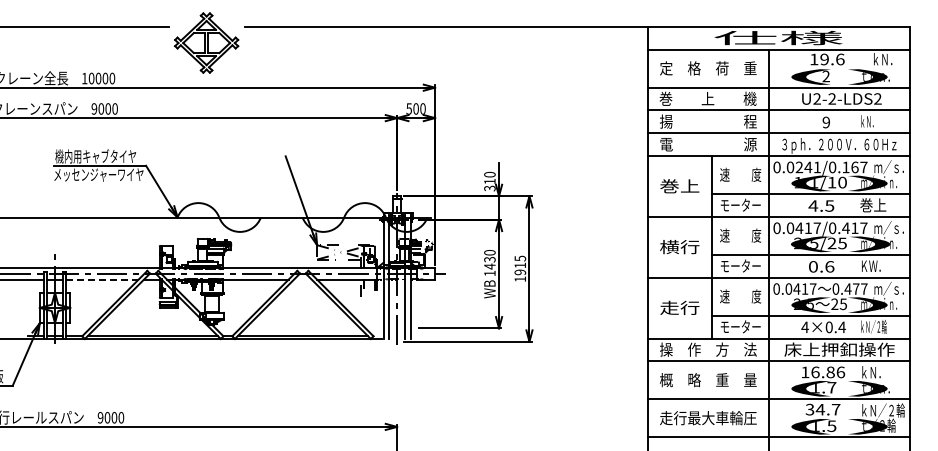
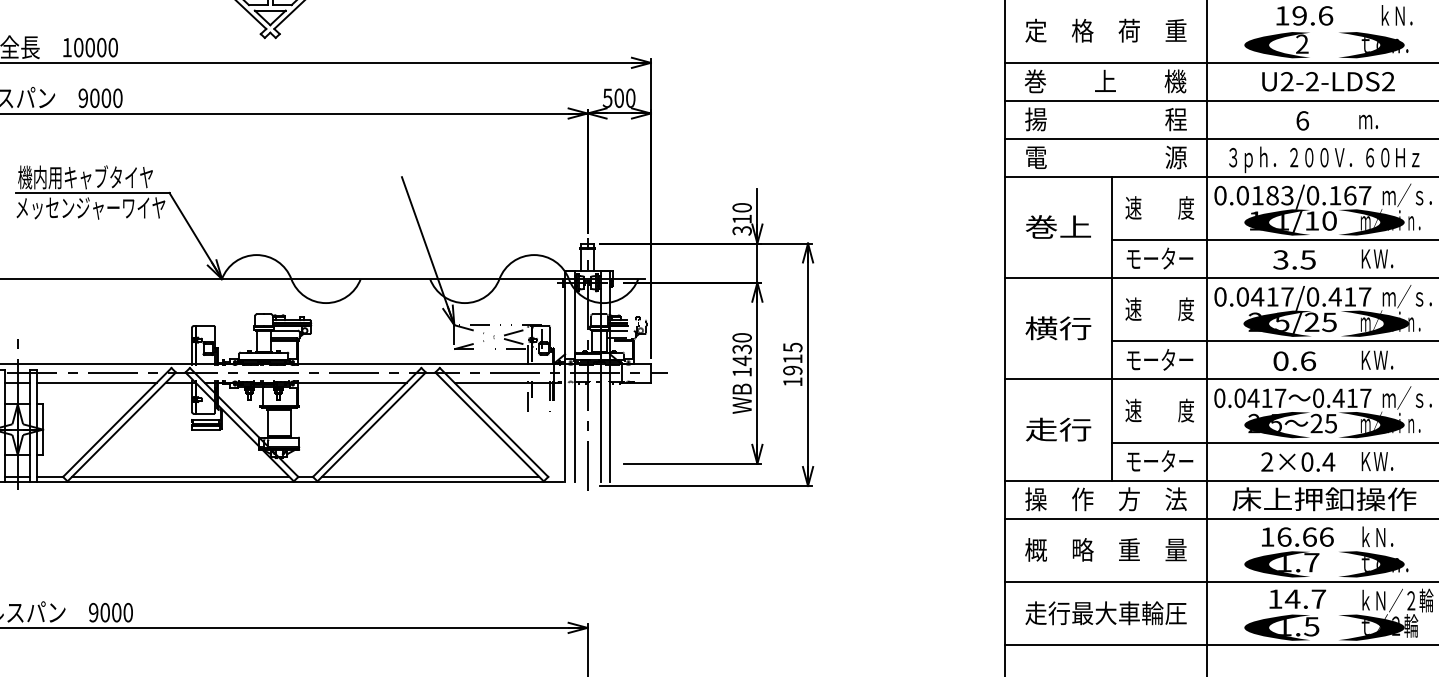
text: (866, 121) -> (1369, 119), ｋＮ． -> ｍ．
text: (826, 122) -> (1302, 120), 9 -> 6
text: (807, 167) -> (1271, 195), 0.0241/0.167 -> 0.0183/0.167
text: (813, 205) -> (1281, 259), 4.5 -> 3.5
text: (873, 205) -> (1381, 259), 巻上 -> ＫＷ．
line: (102, 279) -> (96, 382), dashed -> solid
text: (856, 288) -> (1352, 397), 0.477 -> 0.417
text: (873, 326) -> (1381, 460), ｋＮ／２輪 -> ＫＷ．
text: (804, 327) -> (1266, 462), 4×0.4 -> 2×0.4
text: (830, 372) -> (1309, 537), 16.86 -> 16.66
text: (809, 409) -> (1274, 598), 34.7 -> 14.7

